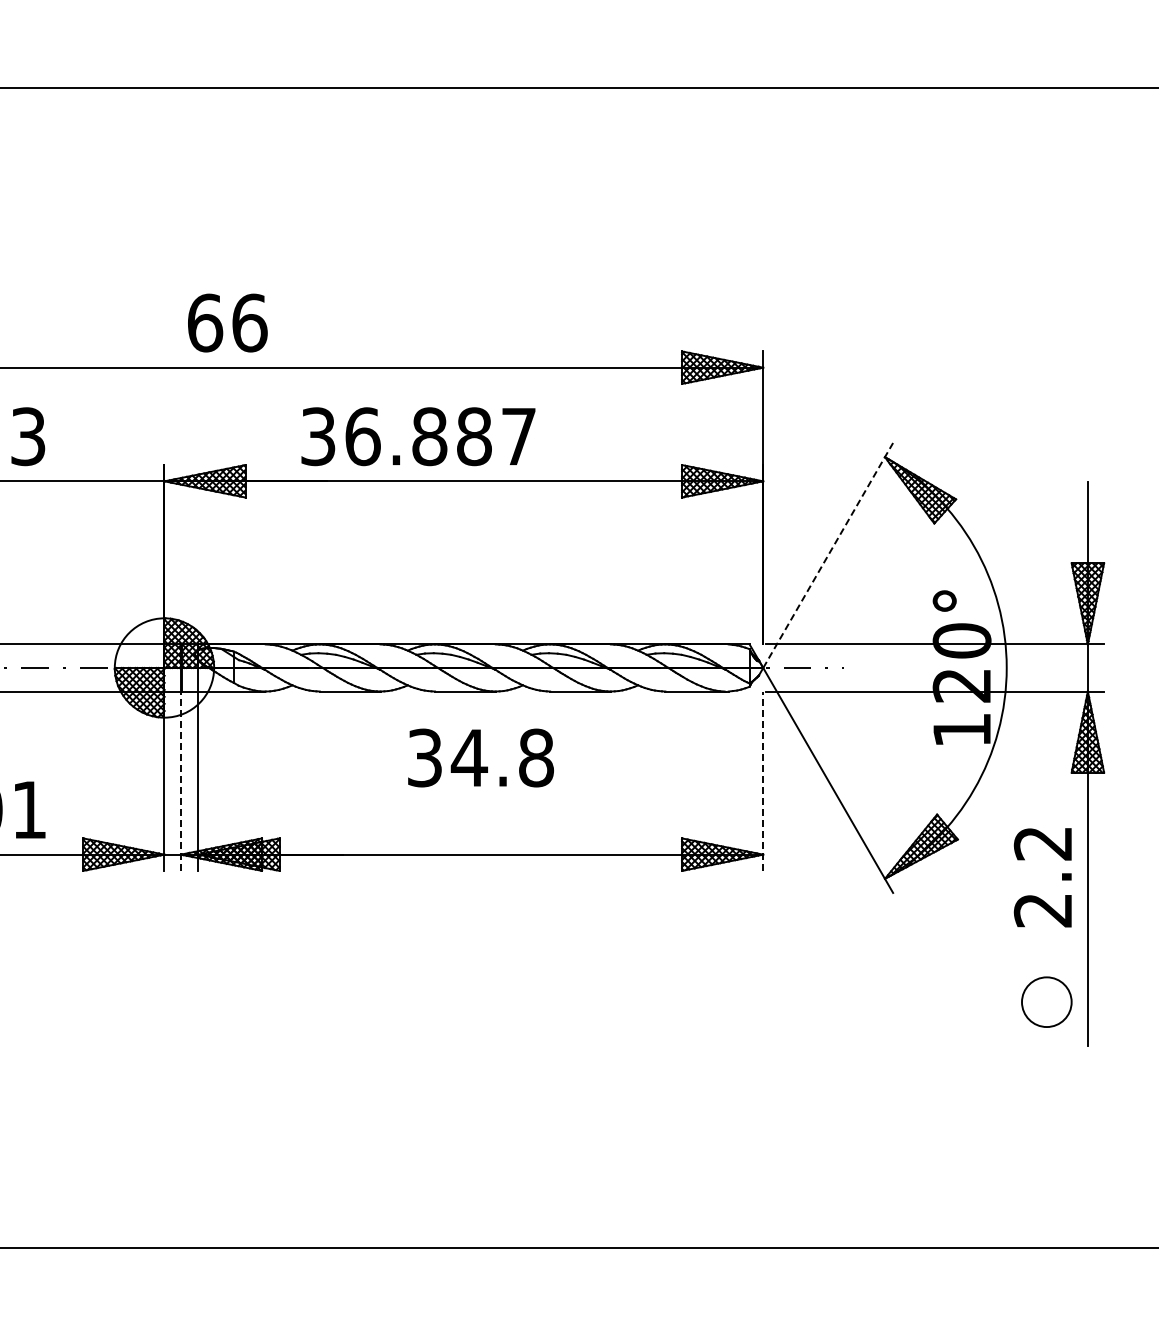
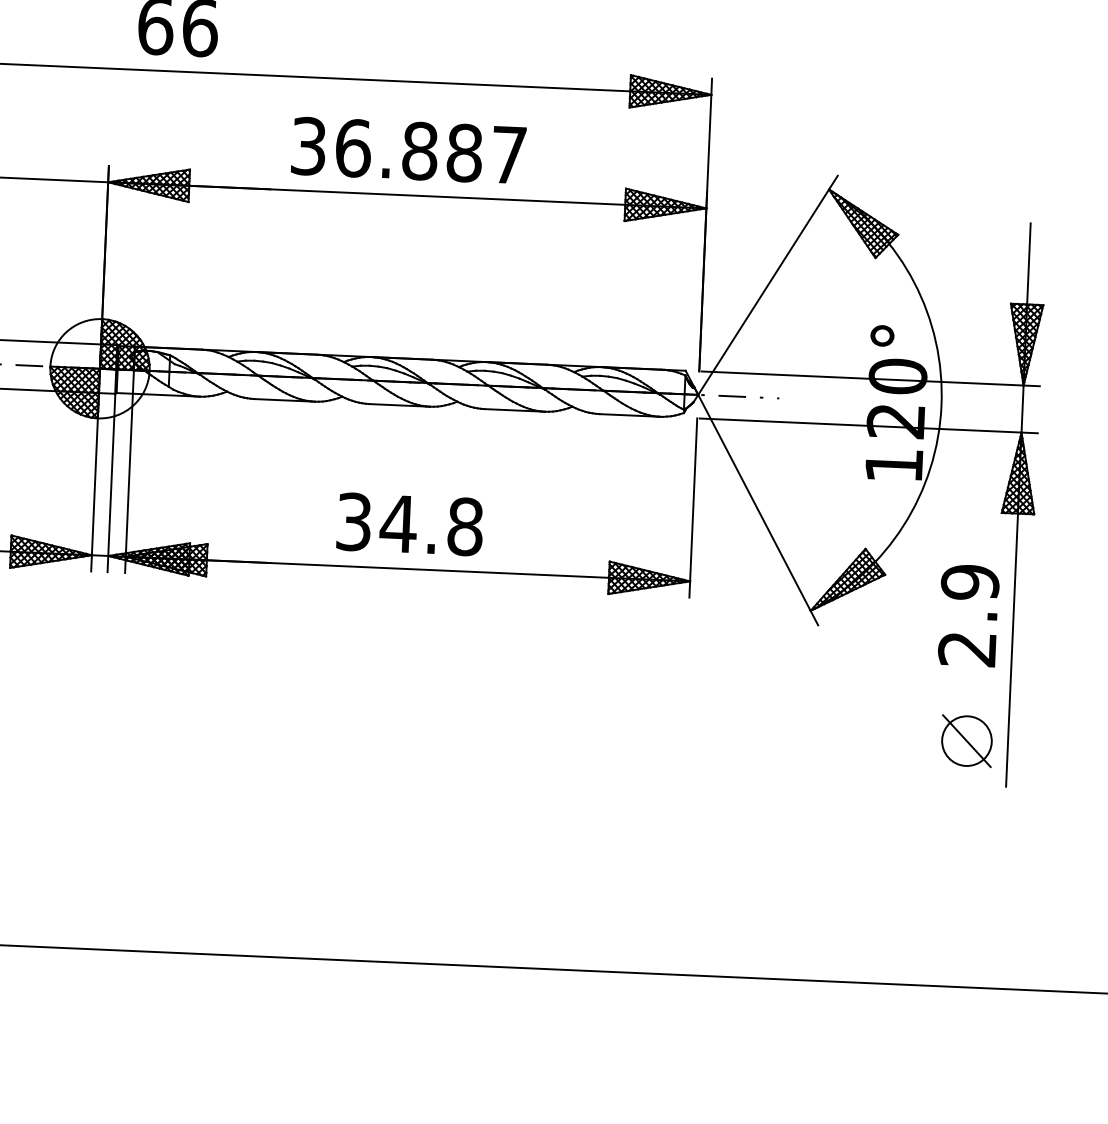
text: (418, 436) -> (408, 150), moved
line: (828, 555) -> (768, 285), dashed -> solid
text: (480, 757) -> (409, 523), moved
line: (180, 781) -> (111, 482), dashed -> solid
line: (763, 781) -> (693, 508), dashed -> solid
text: (1043, 843) -> (970, 582), 2.2 -> 2.9
line: (1046, 1002) -> (966, 741), added

